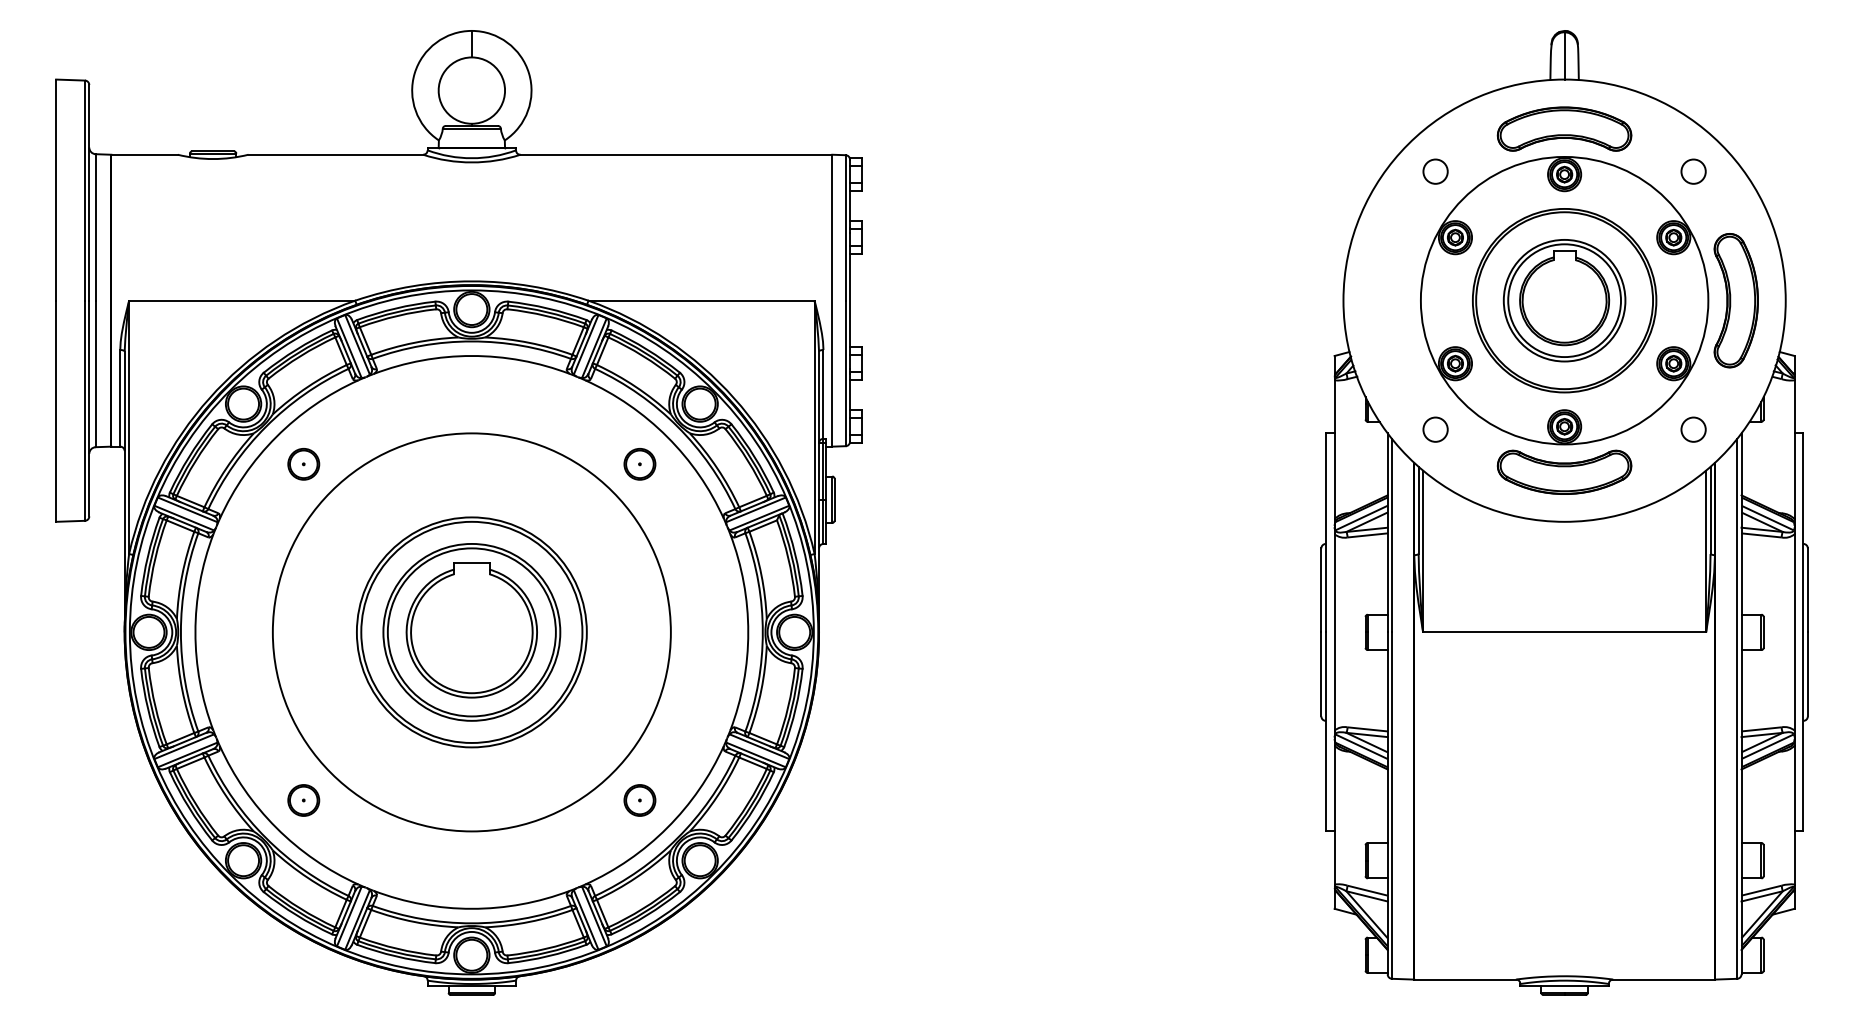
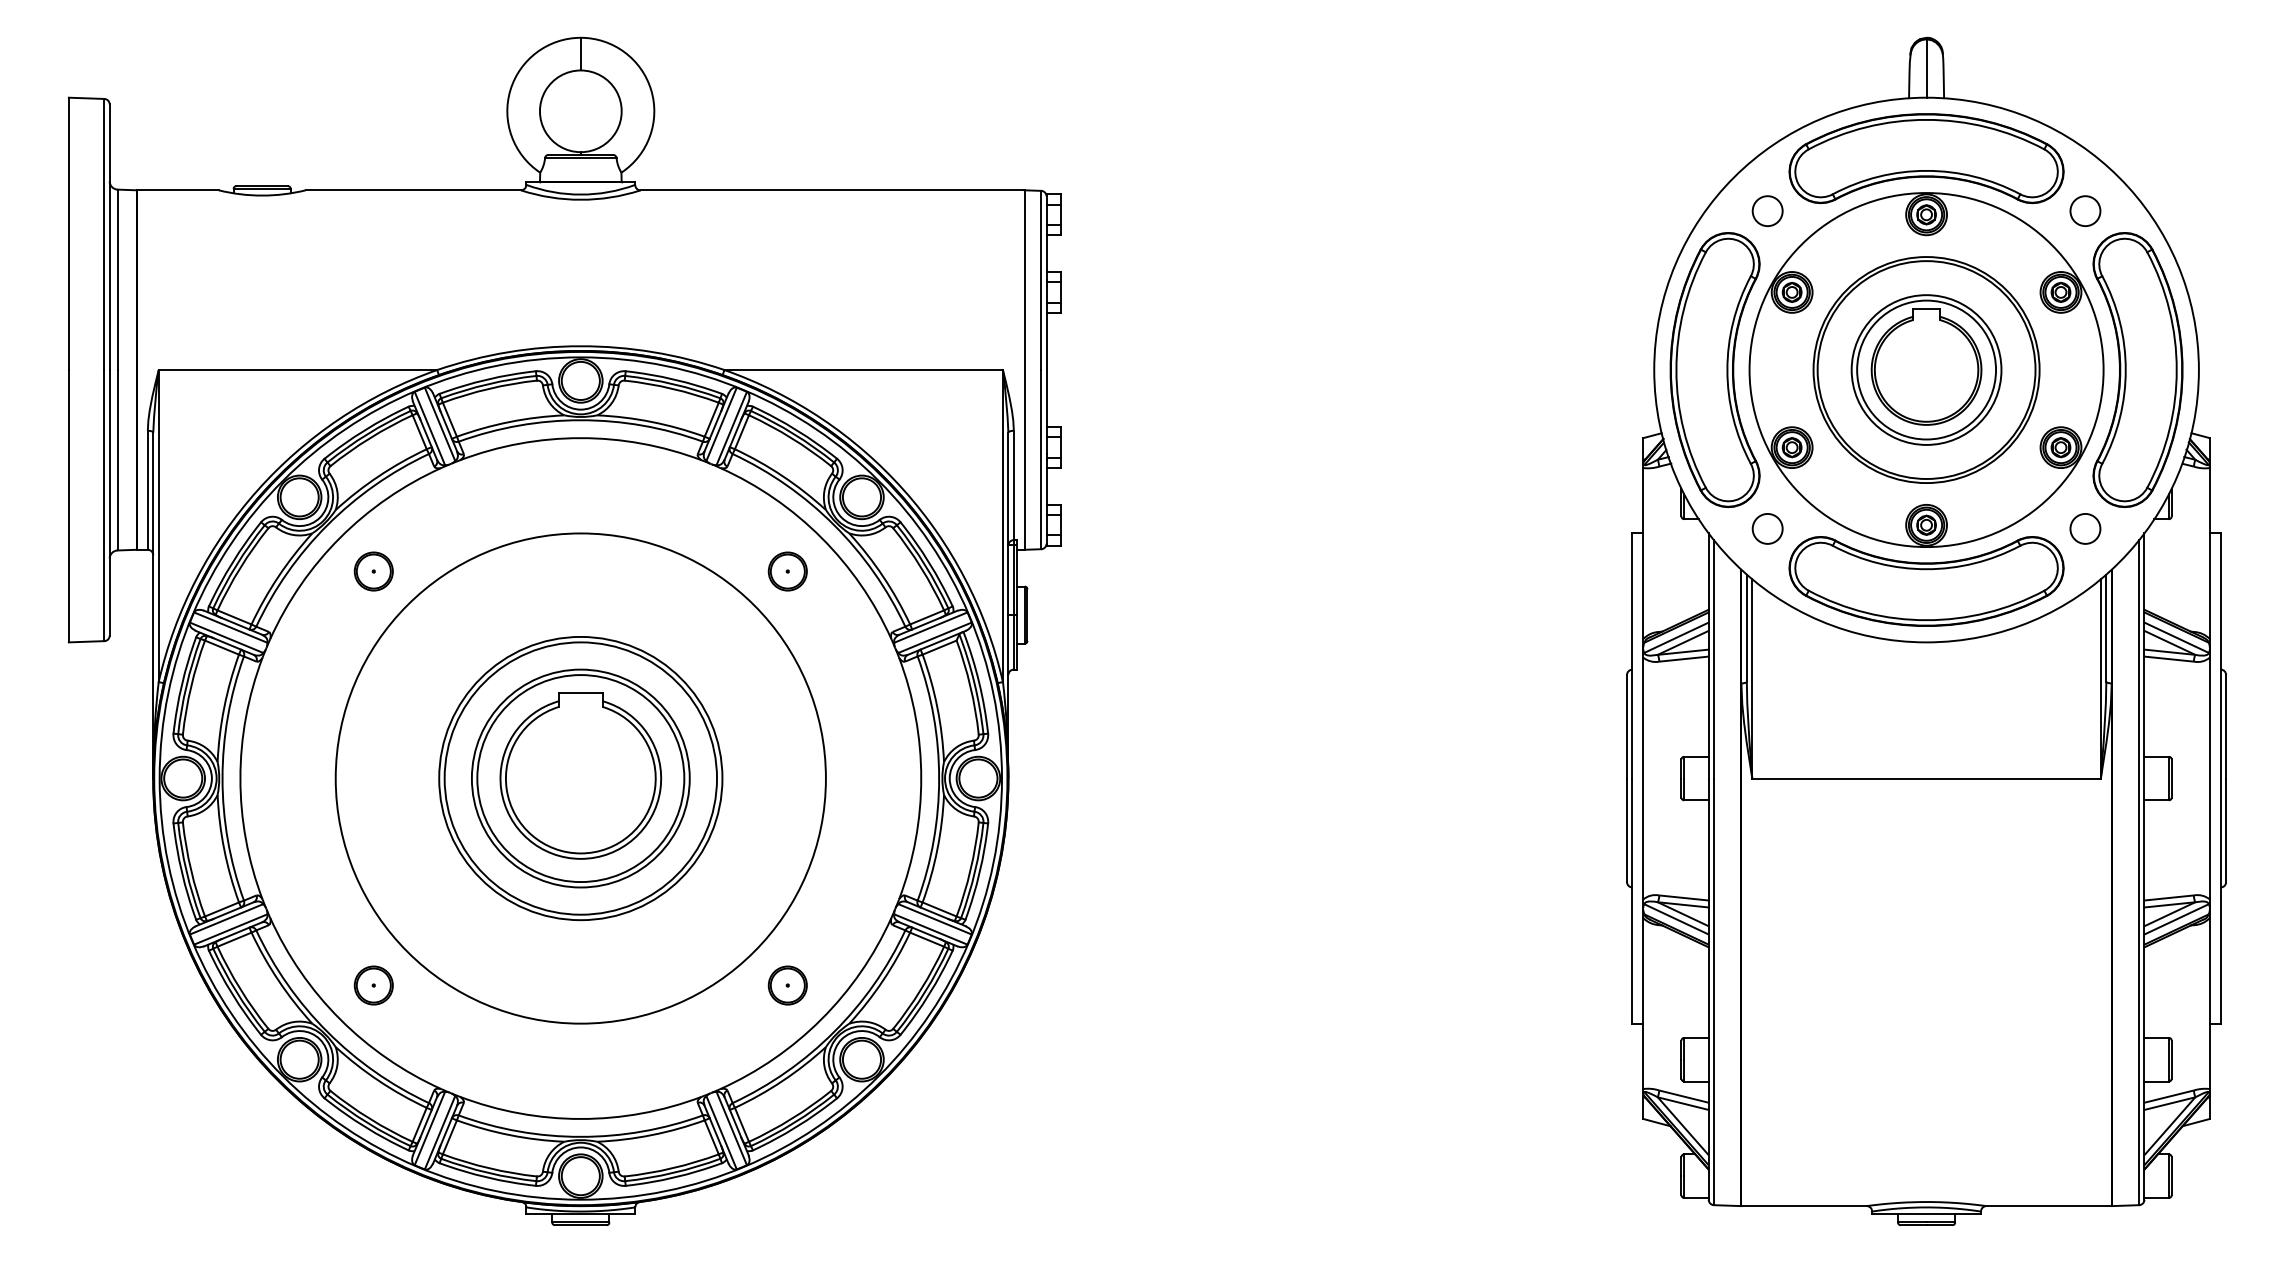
part: (1564, 128) -> (1926, 158), size x1.67
part: (1735, 300) -> (2137, 369), size x1.67
part: (1392, 301) -> (1714, 370), added
part: (1564, 472) -> (1926, 581), size x1.67

